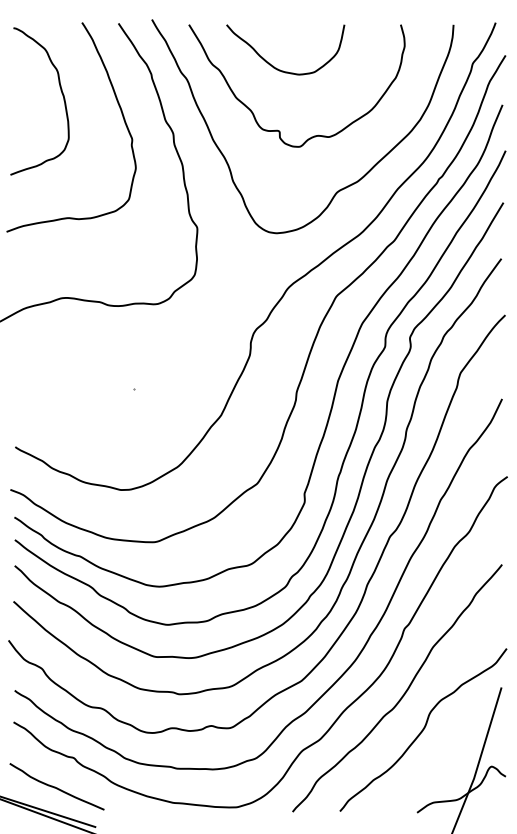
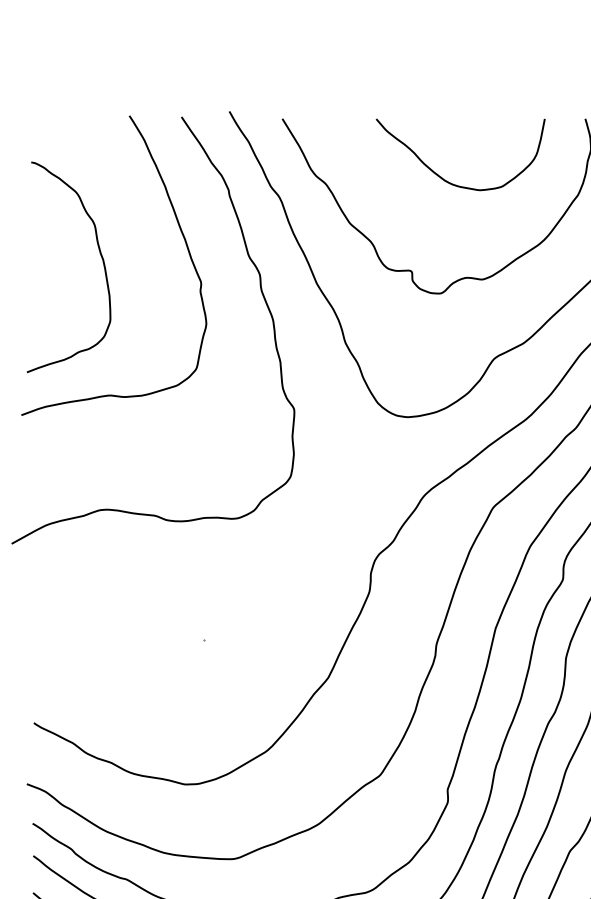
curve: (273, 65) -> (443, 177), moved
curve: (61, 93) -> (99, 255), moved

